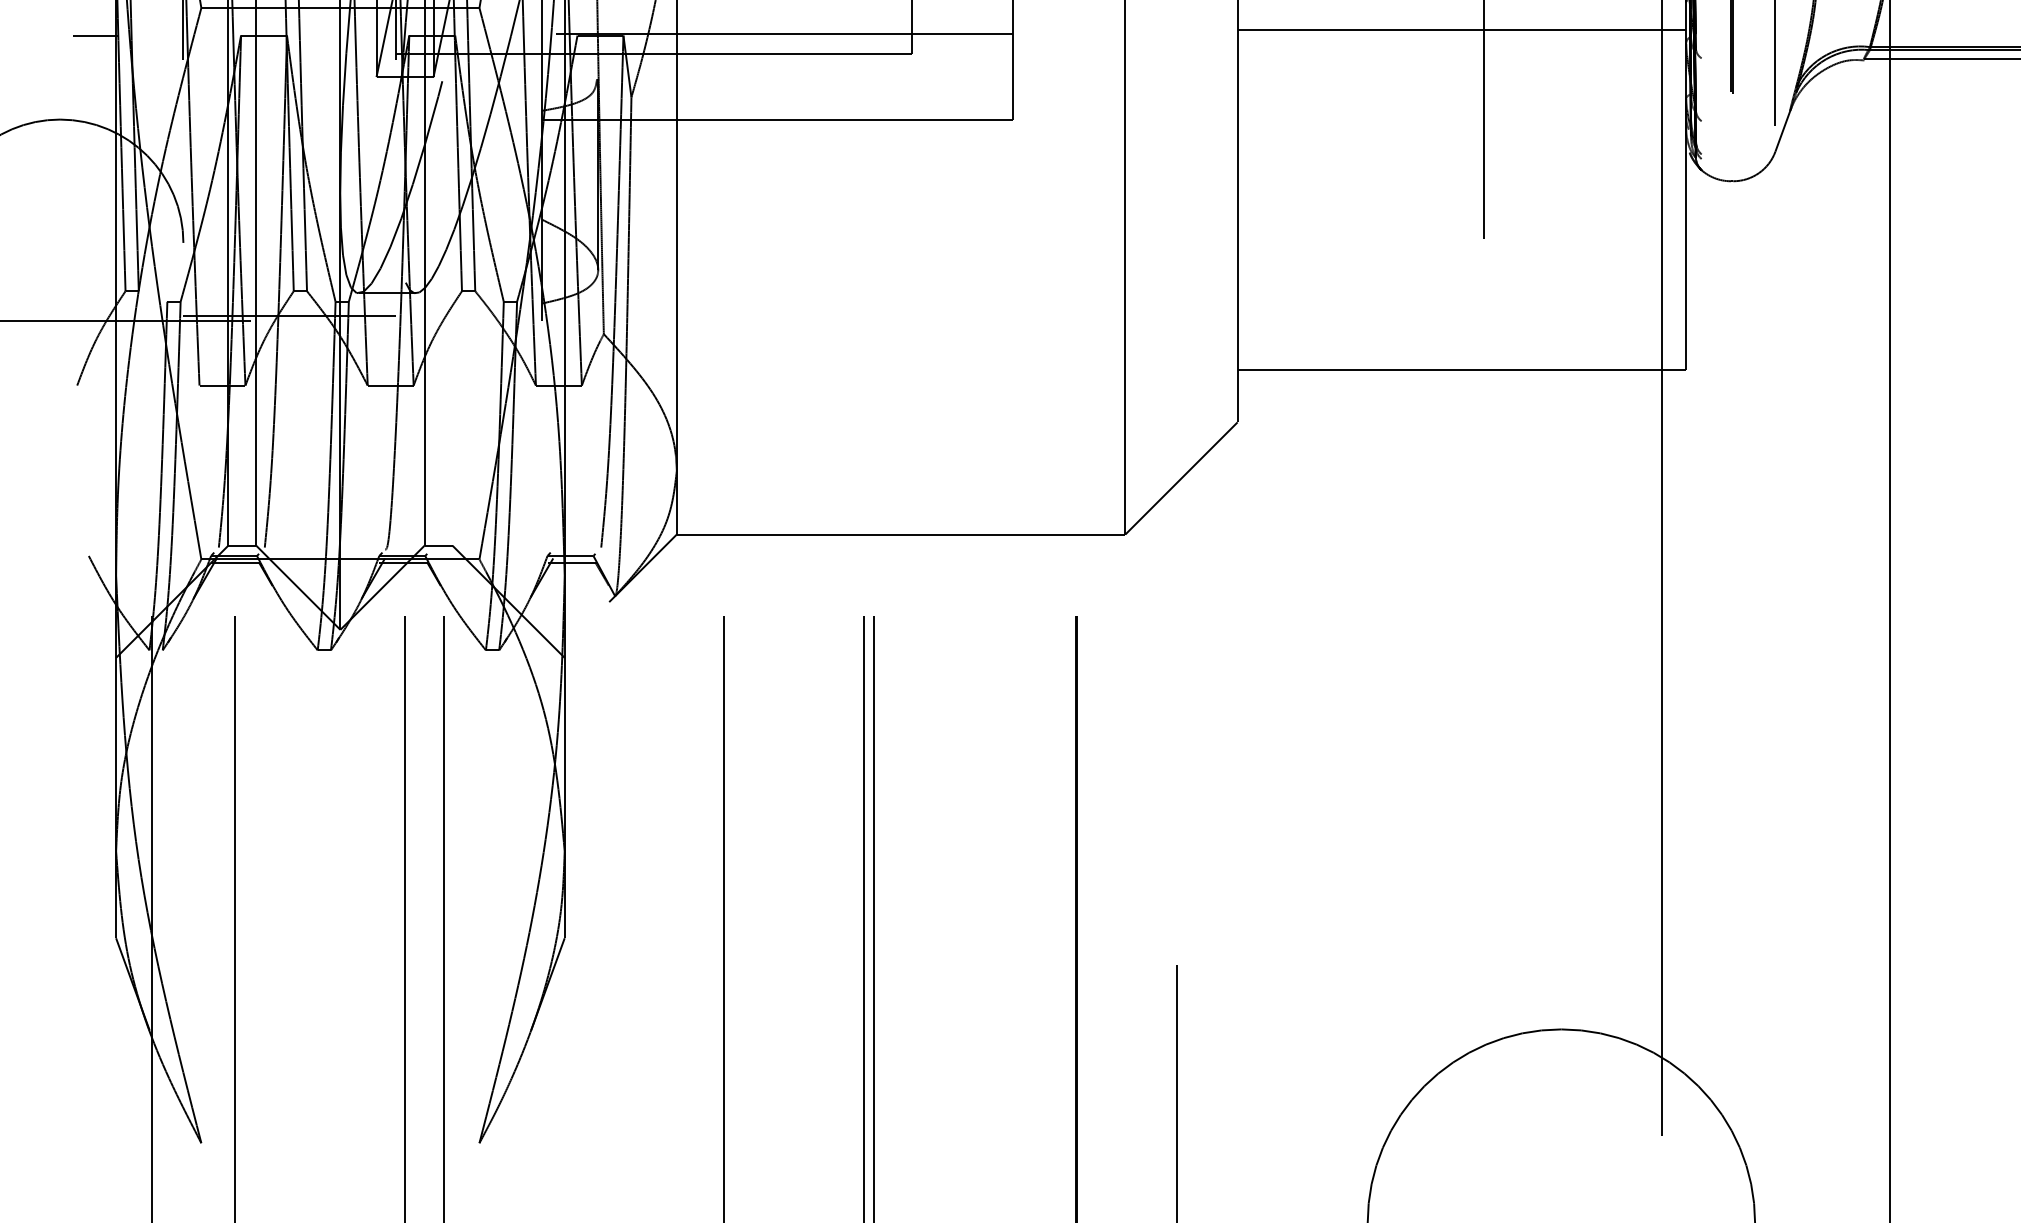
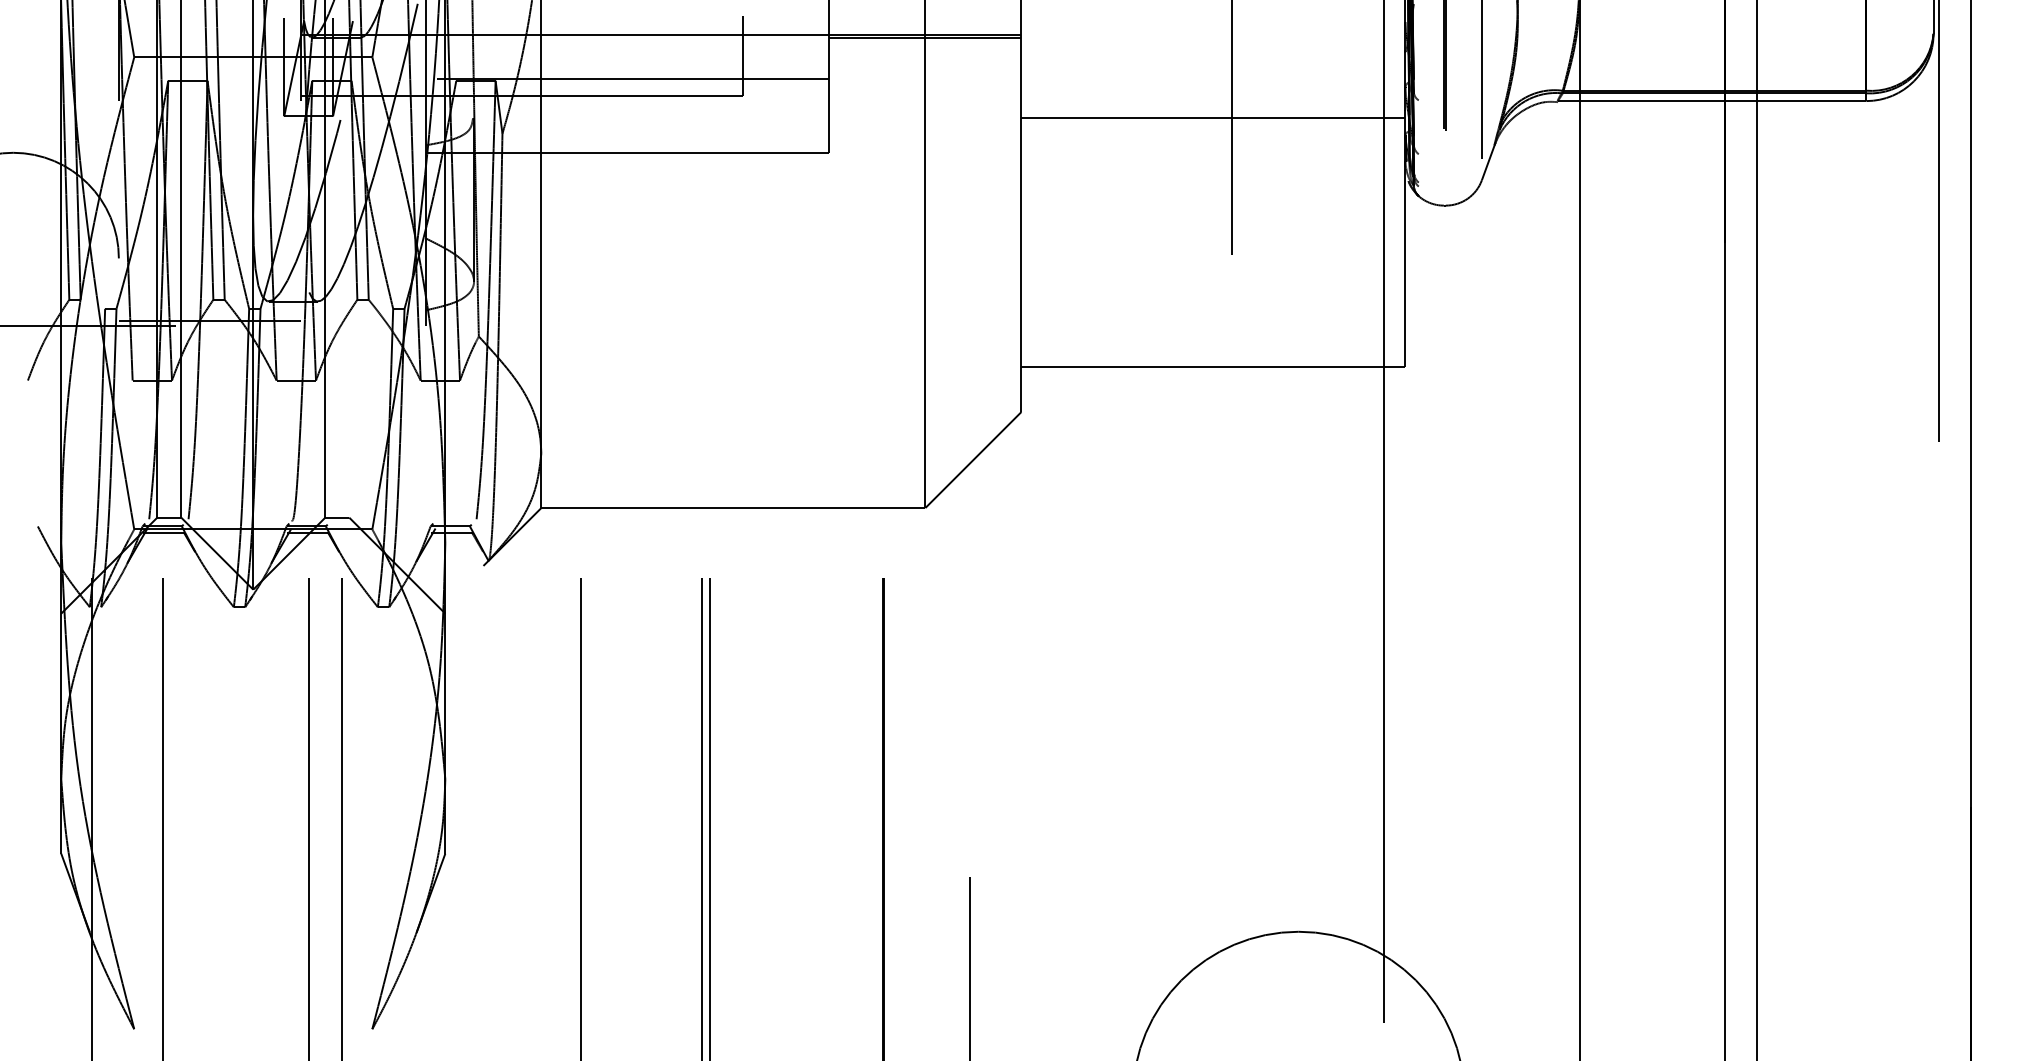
line: (1461, 30) -> (1213, 118), moved
line: (95, 35) -> (43, 80), removed

